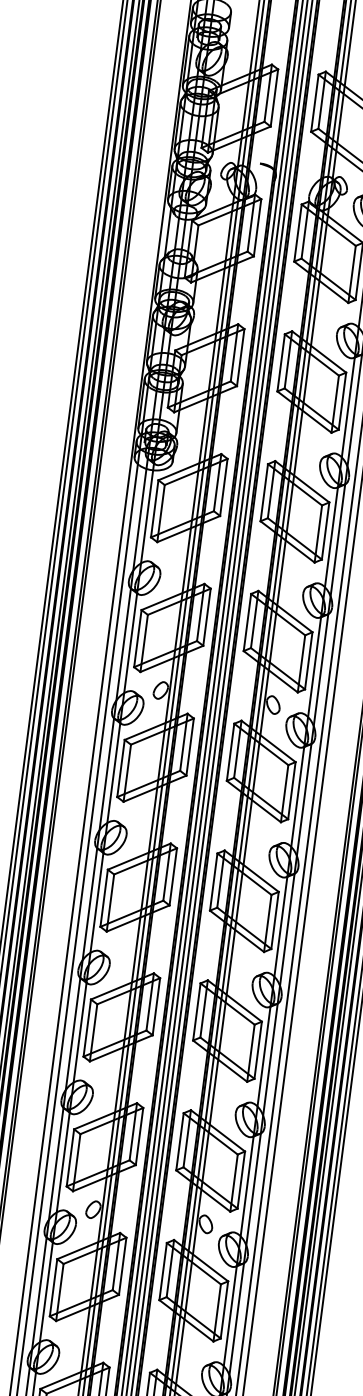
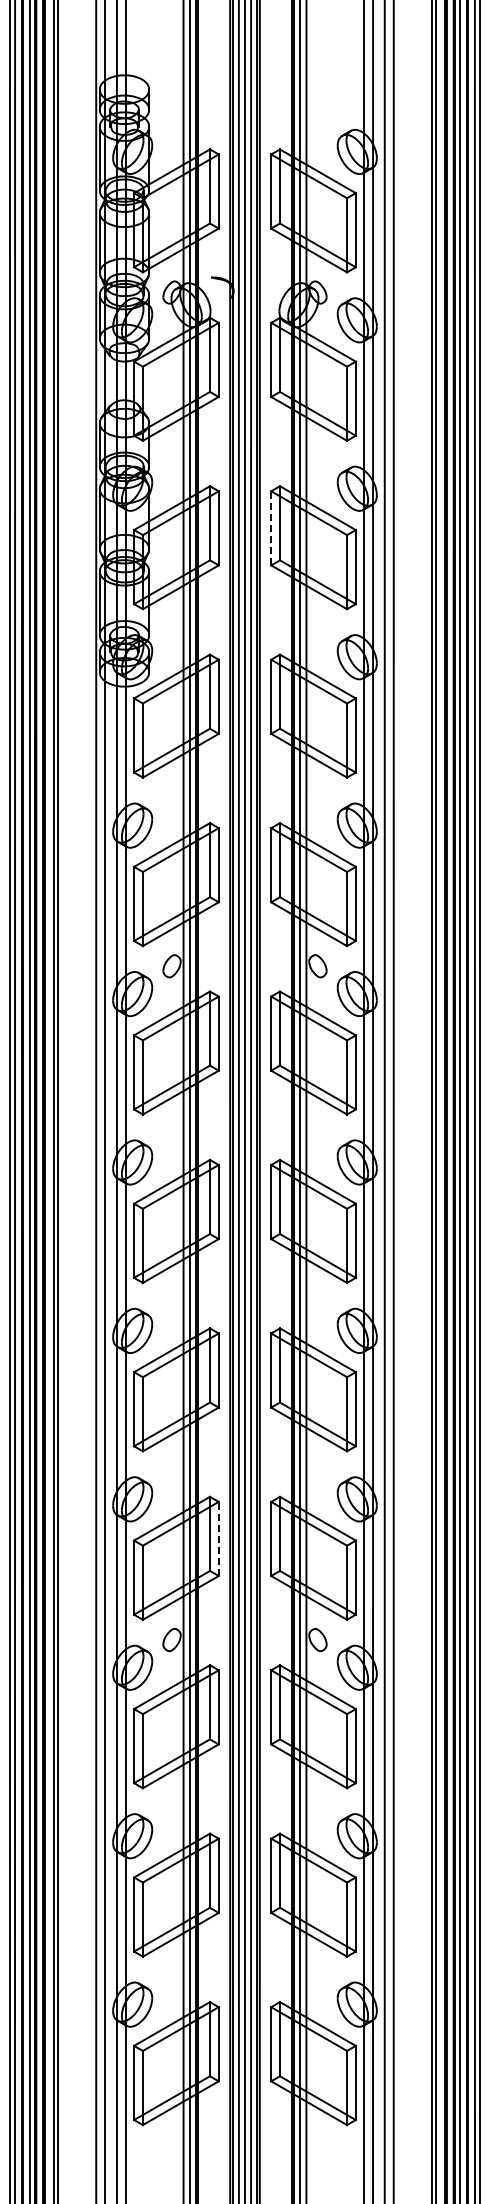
line: (281, 362) -> (271, 527), solid -> dashed
line: (139, 1136) -> (218, 1538), solid -> dashed

